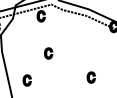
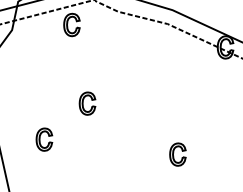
part: (26, 80) -> (42, 139), moved

